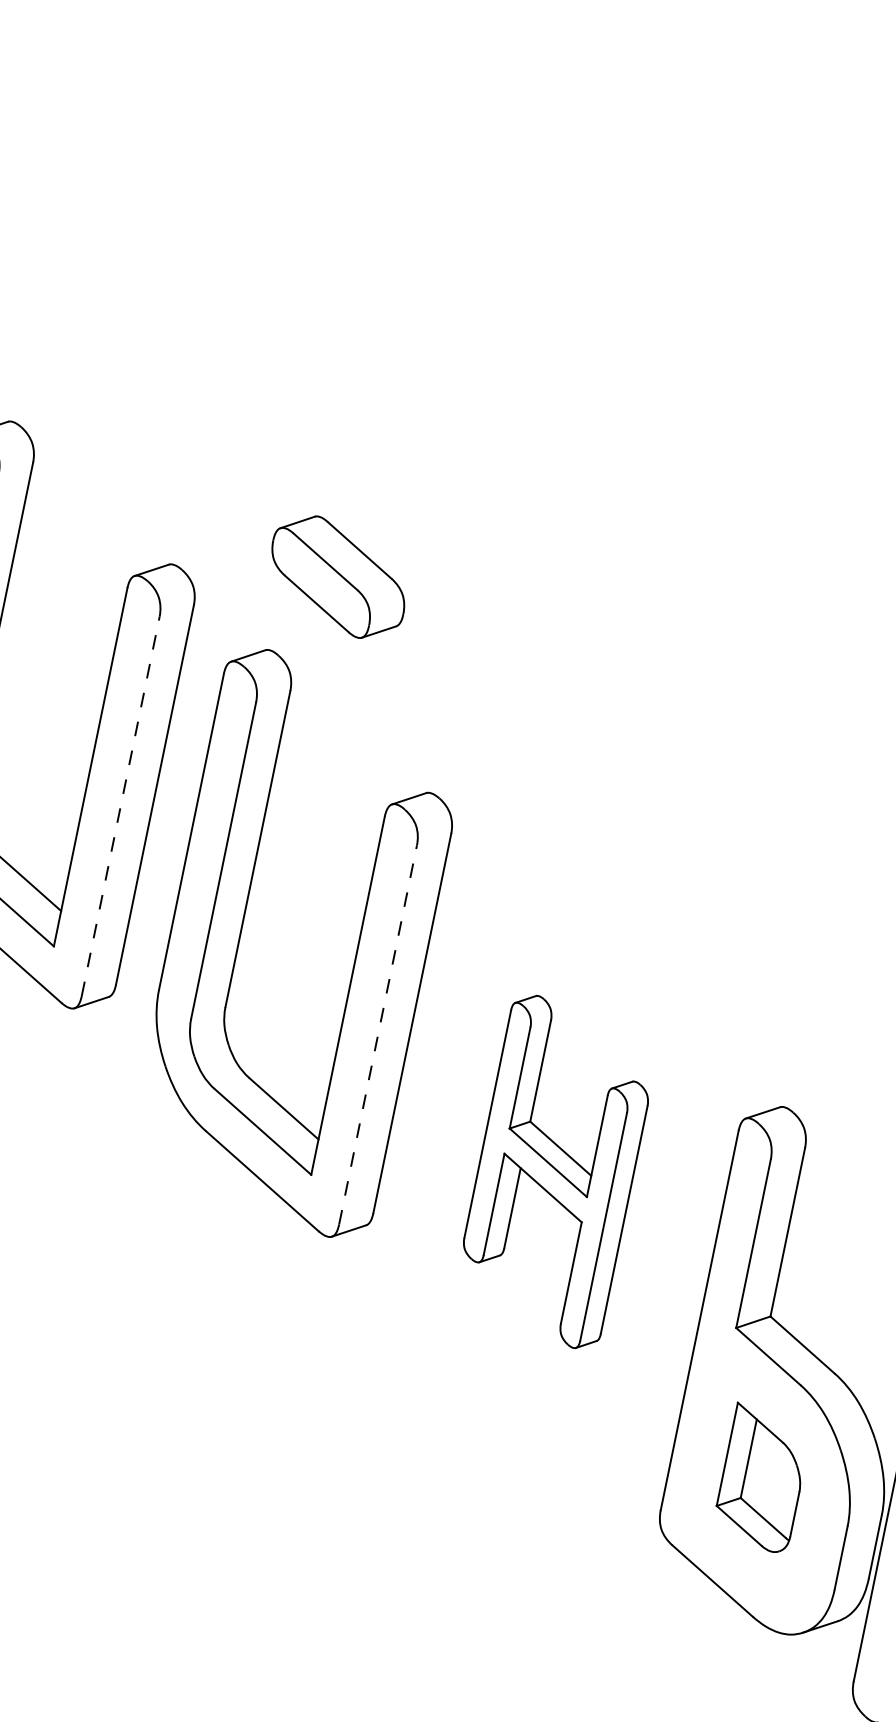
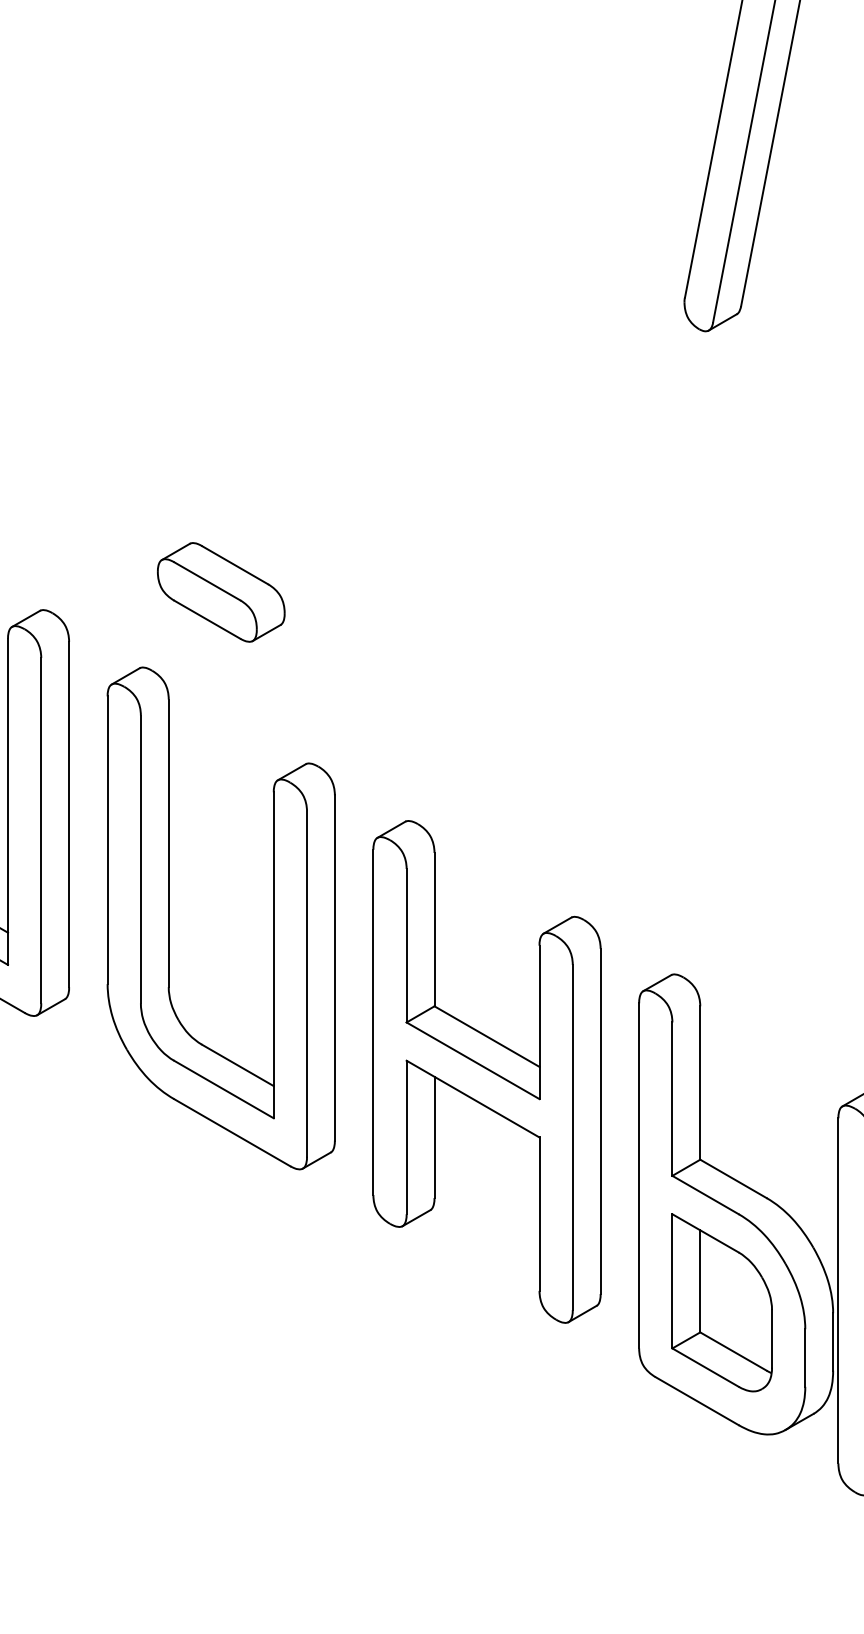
part: (338, 577) -> (221, 592), moved
line: (121, 806) -> (41, 830), dashed -> solid
line: (378, 1035) -> (307, 984), dashed -> solid
part: (555, 1171) -> (486, 1071), size x1.67
part: (761, 1478) -> (721, 1302), size x1.43

